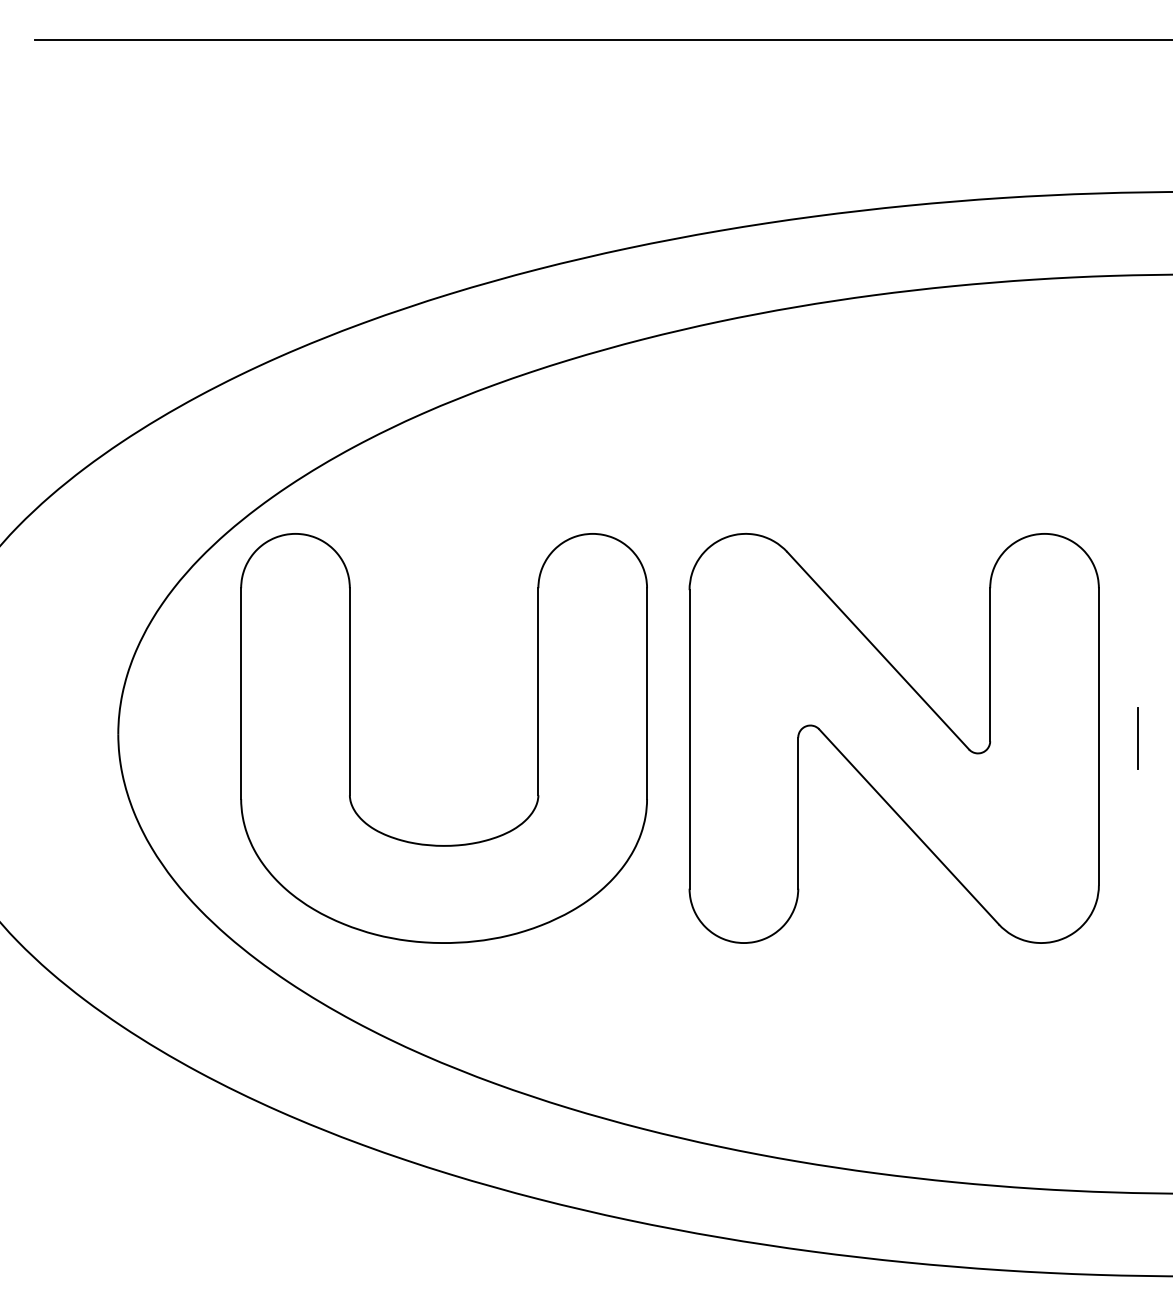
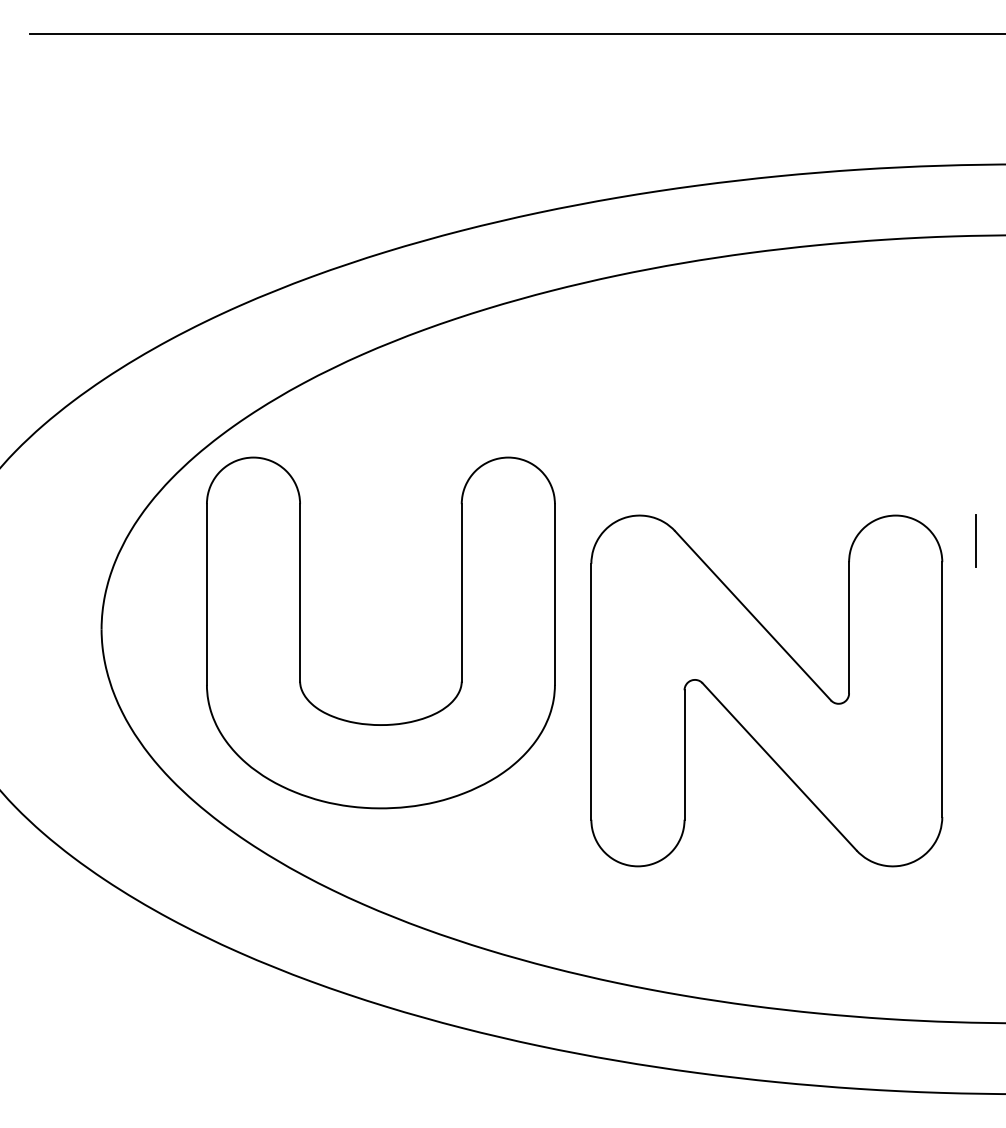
part: (893, 737) -> (766, 690), moved
line: (1137, 737) -> (975, 540), moved

